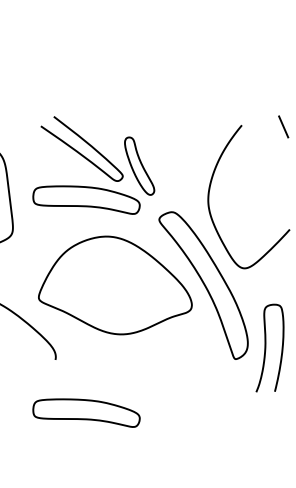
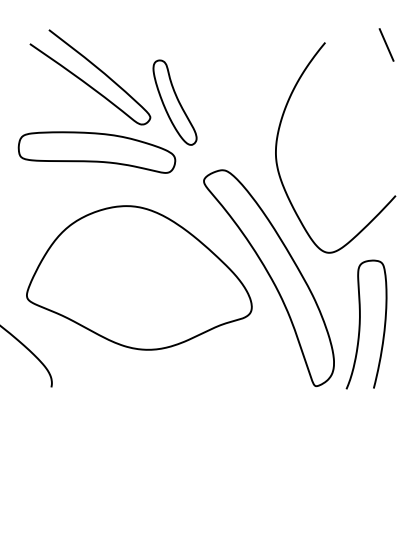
curve: (266, 347) -> (361, 323), moved
part: (86, 412) -> (96, 464), removed

